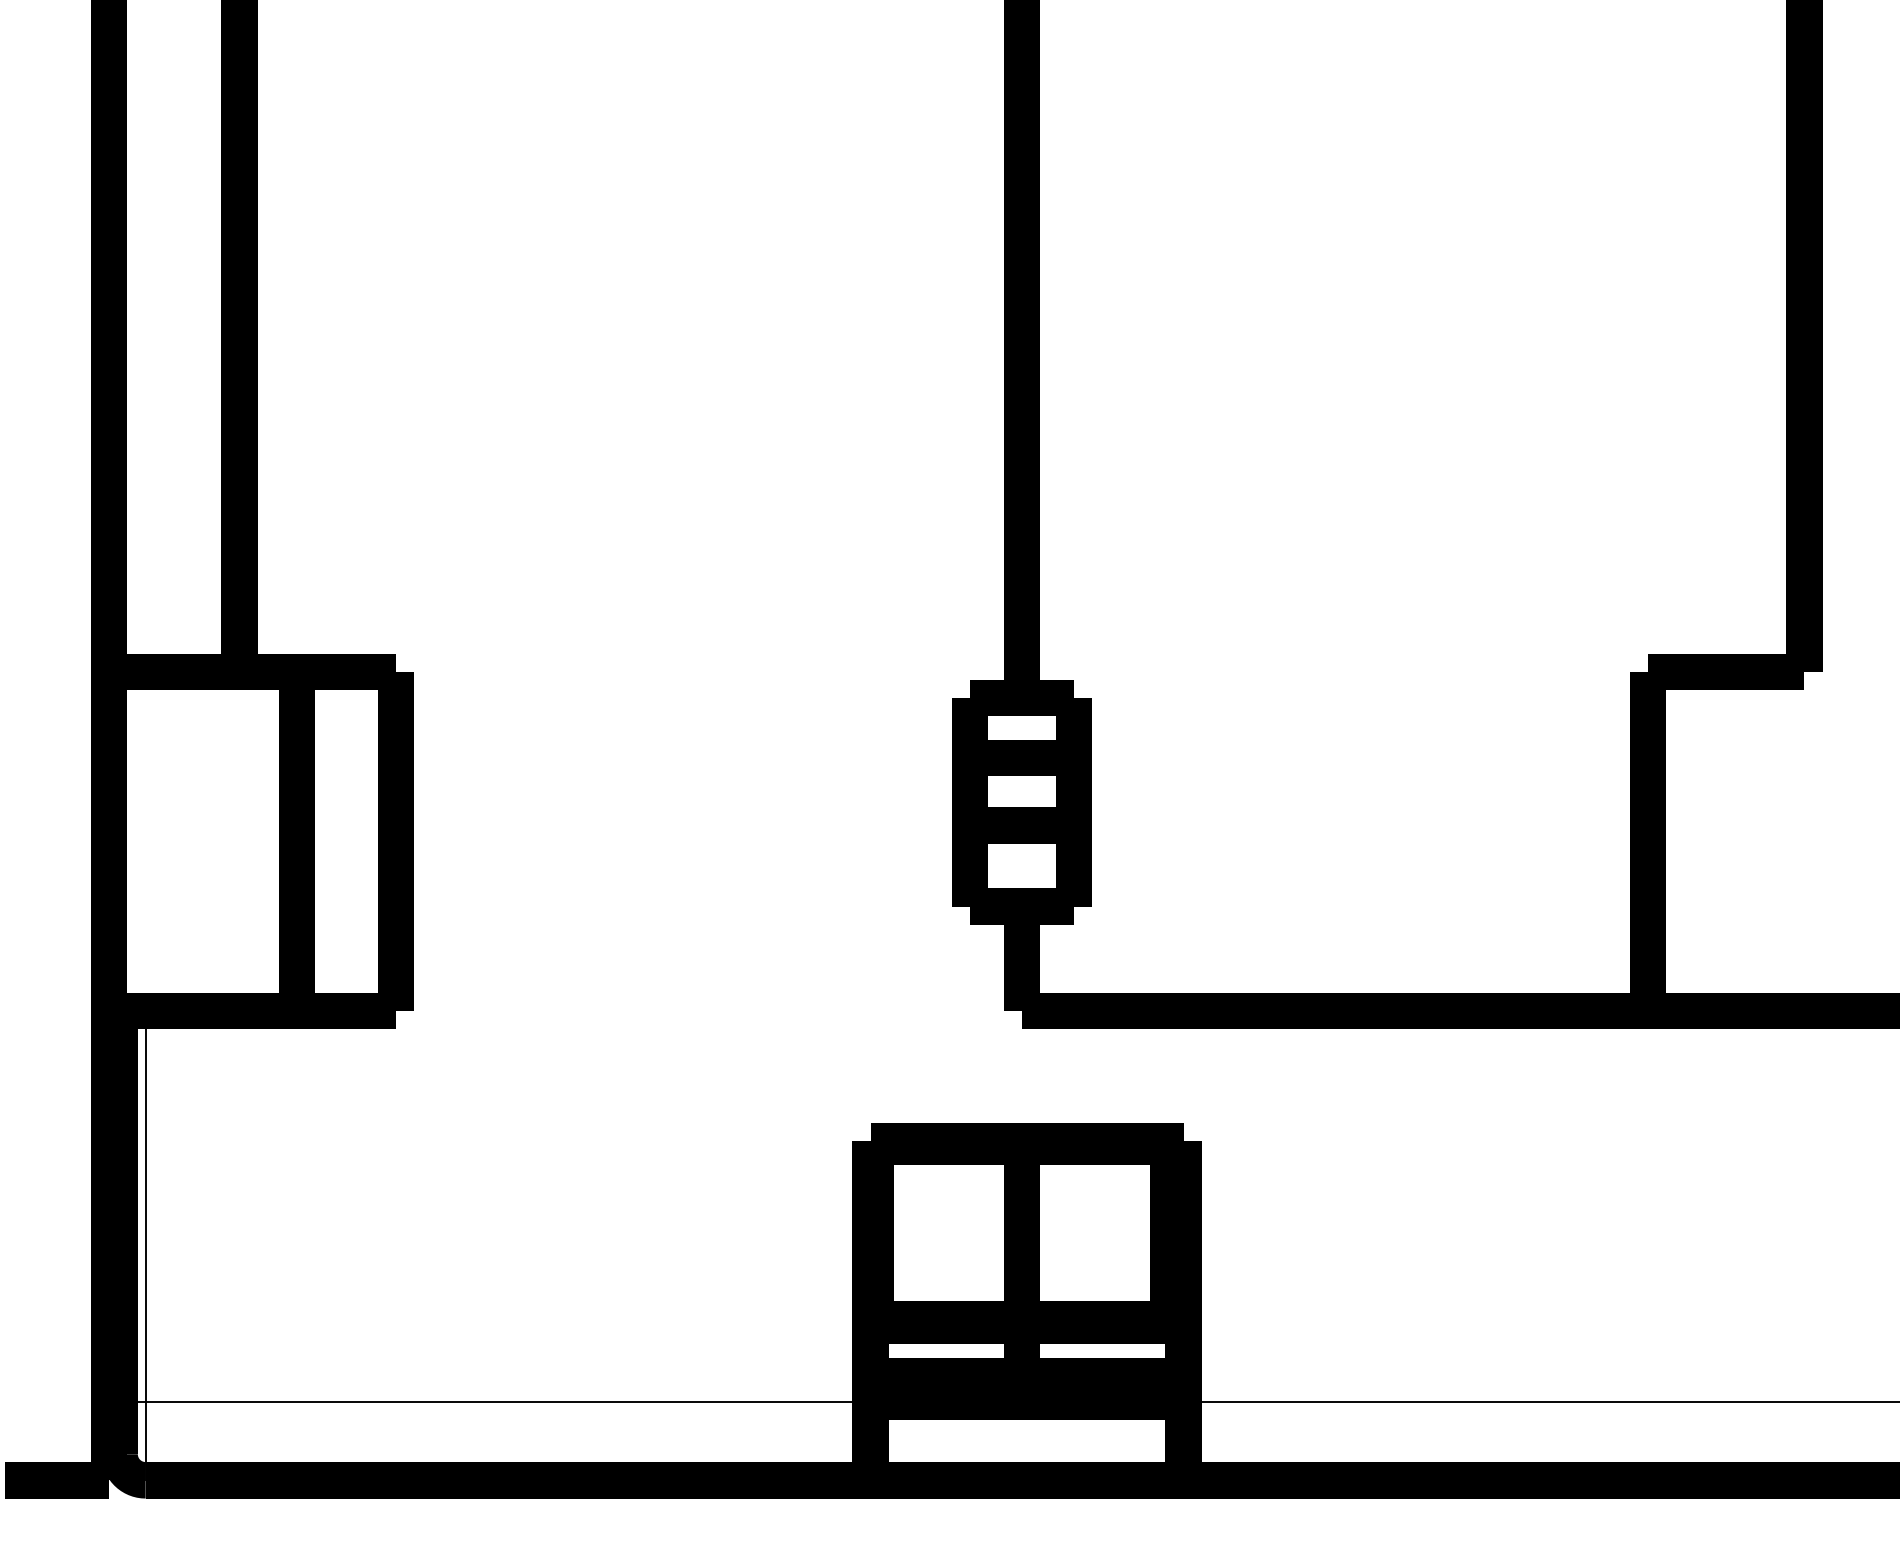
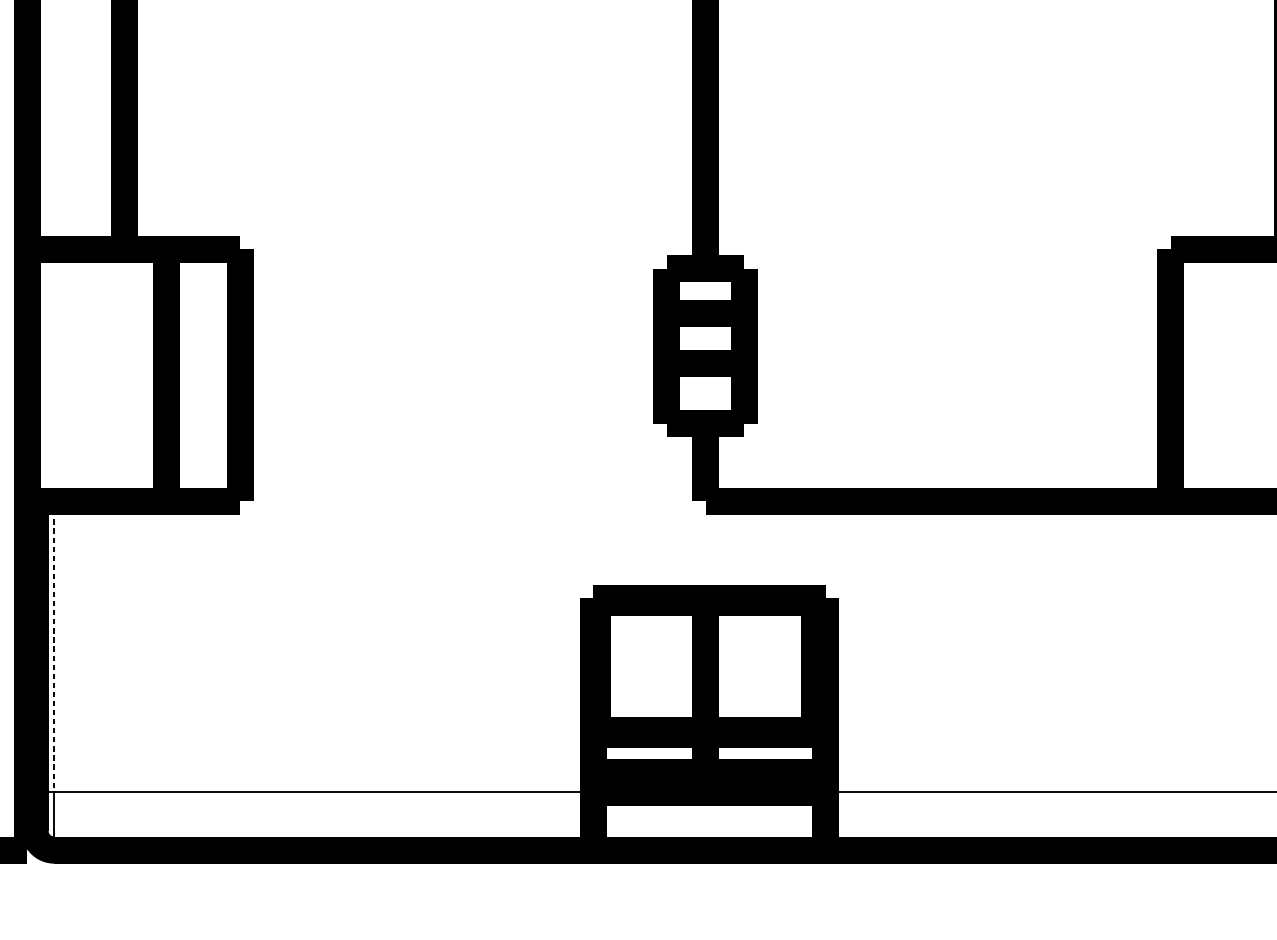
line: (145, 1206) -> (54, 646), solid -> dashed

